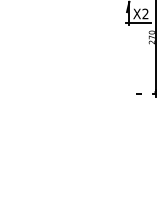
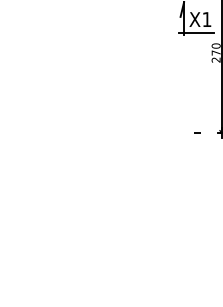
text: (145, 13) -> (206, 19), X2 -> X1

